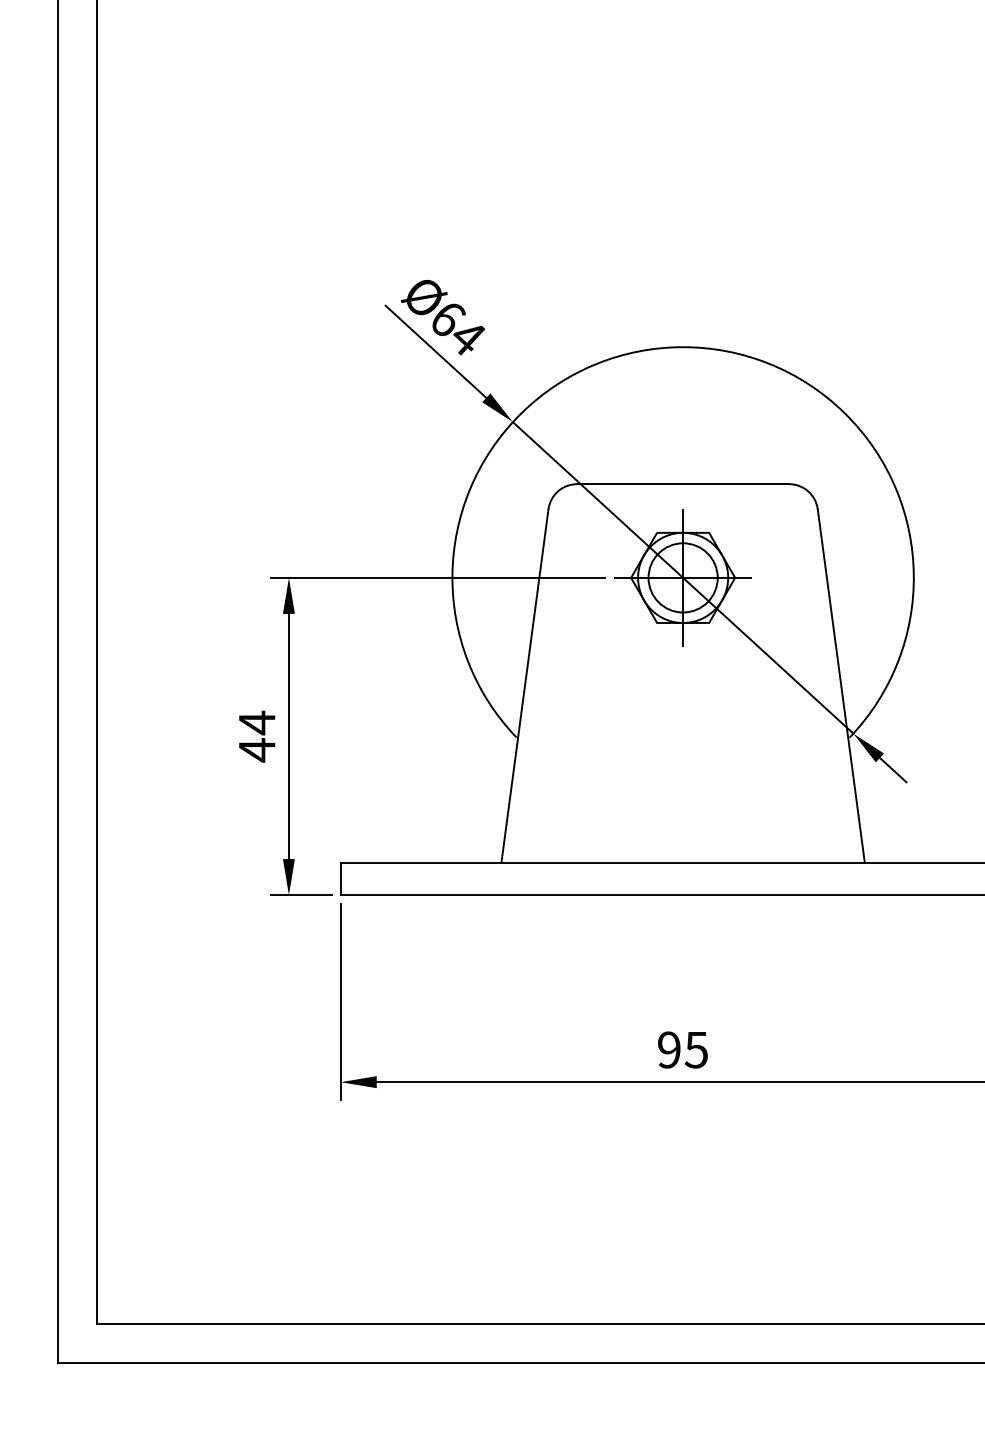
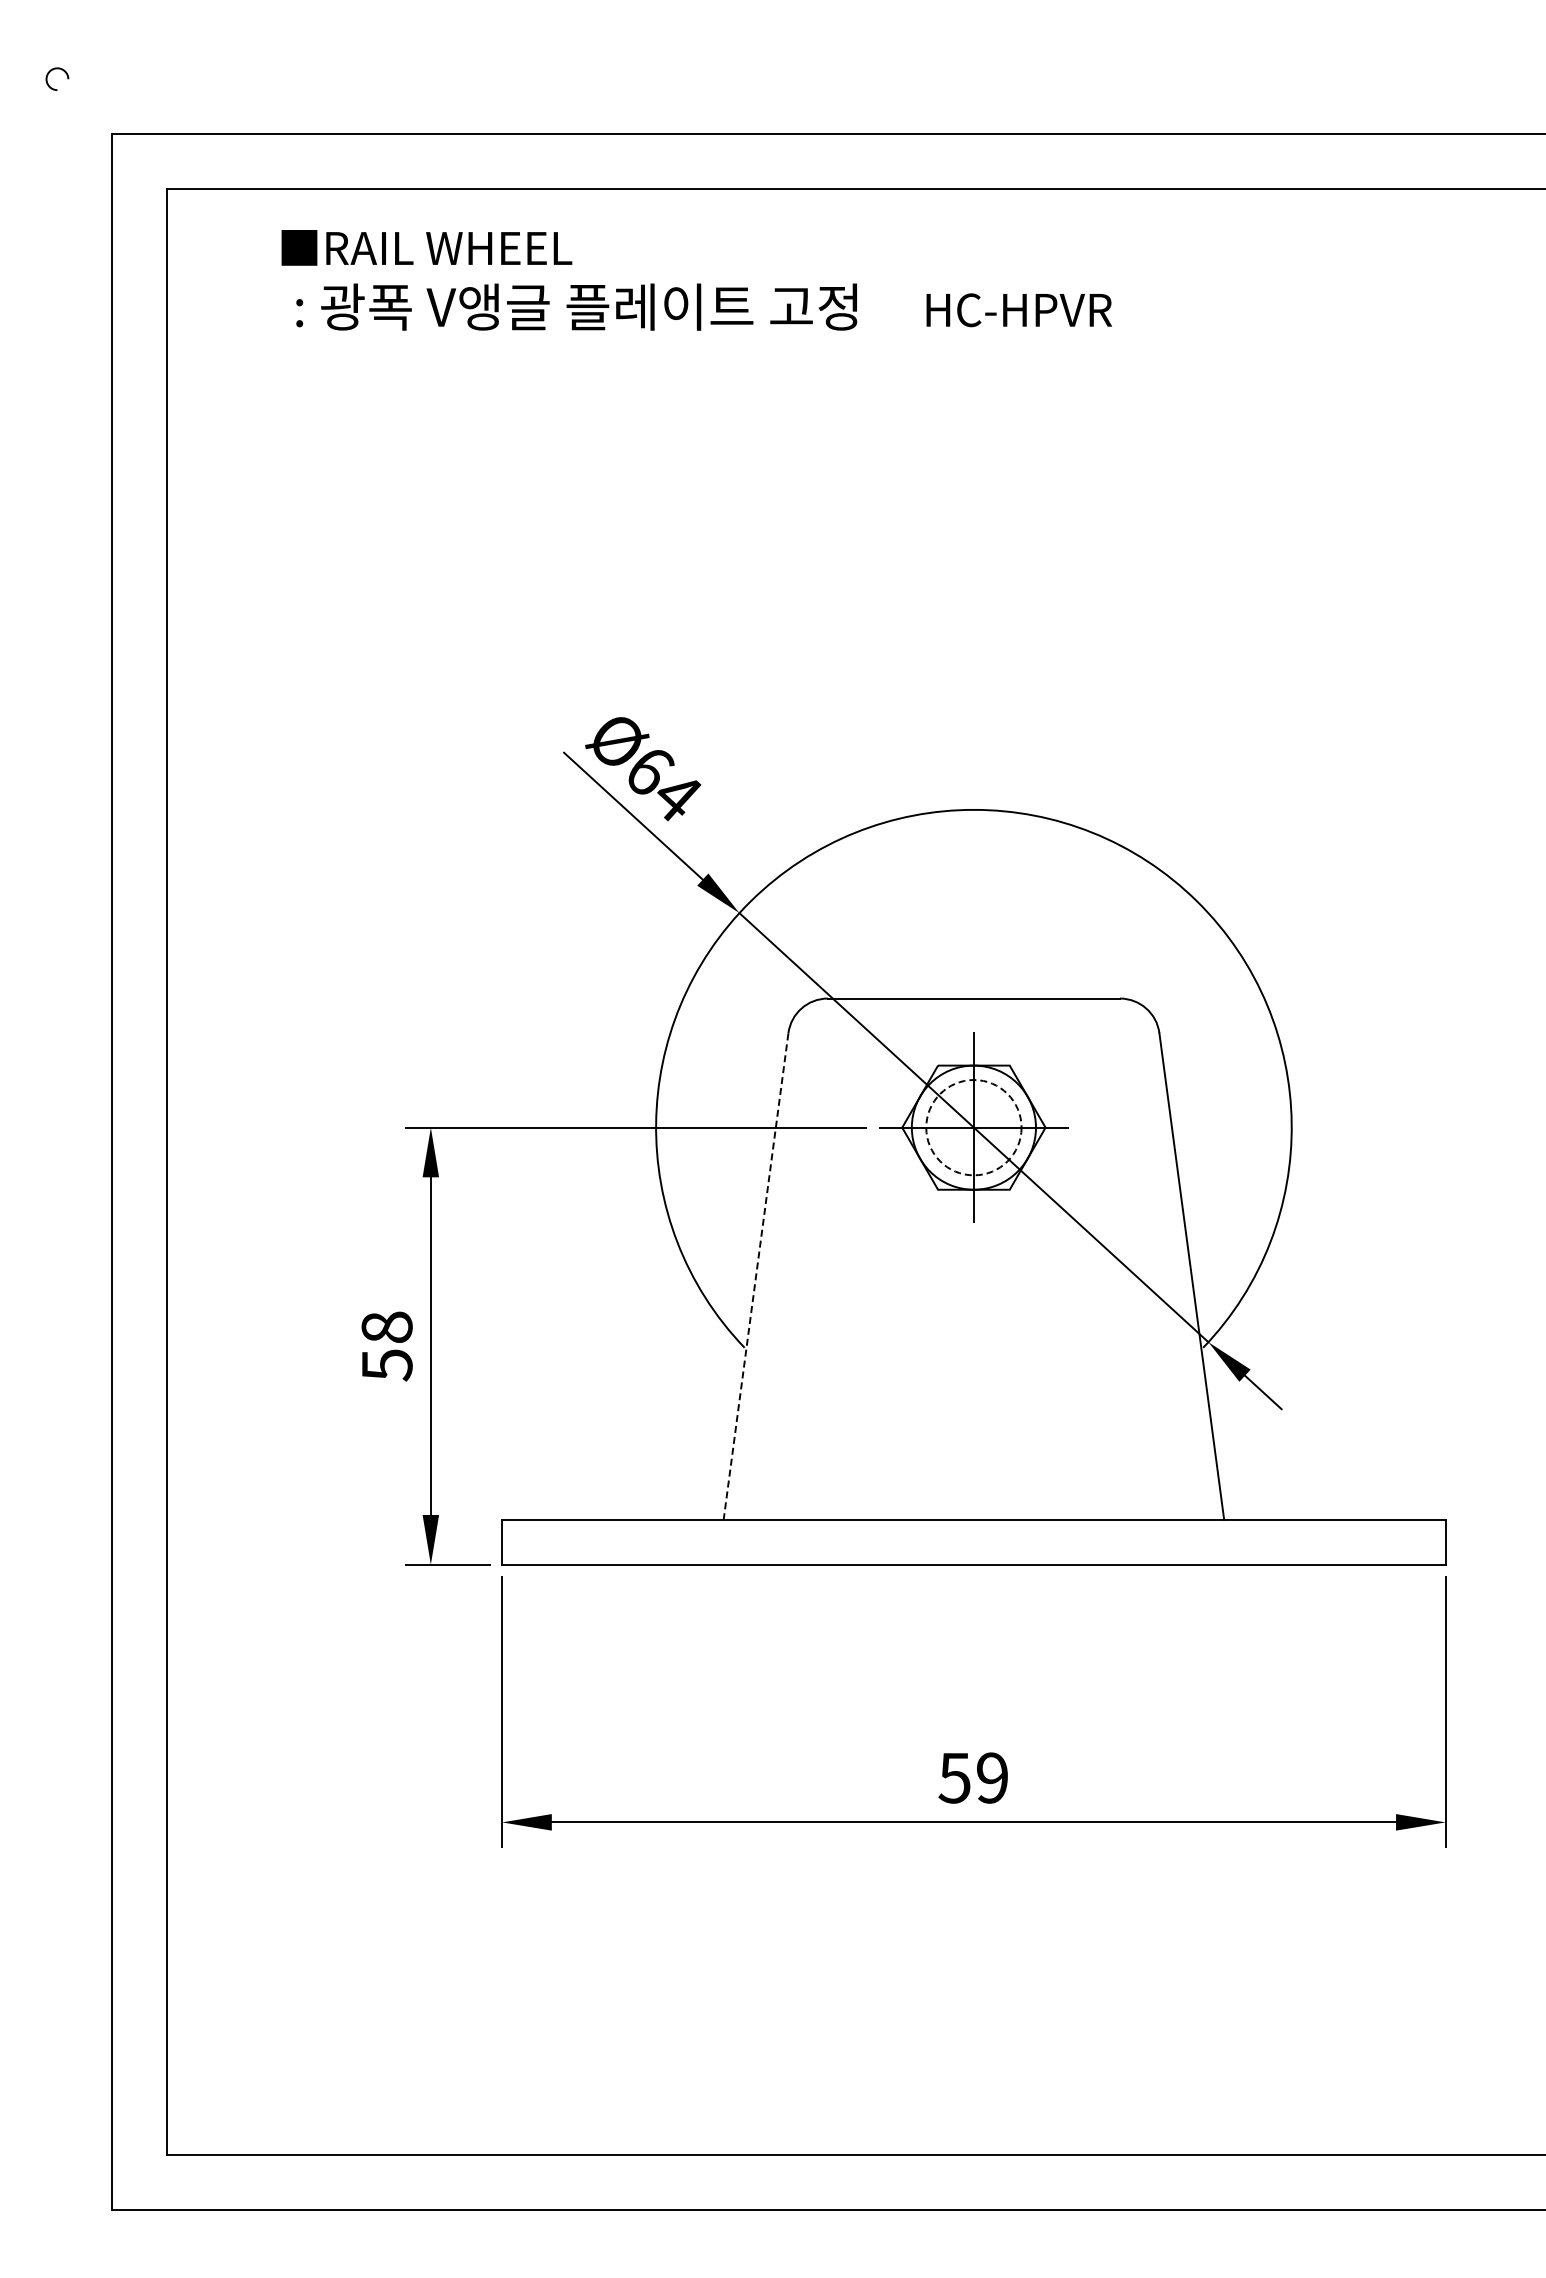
circle: (682, 577) -> (973, 1127), solid -> dashed
line: (524, 686) -> (755, 1277), solid -> dashed
text: (256, 736) -> (386, 1346), 44 -> 58
text: (682, 1049) -> (972, 1777), 95 -> 59

